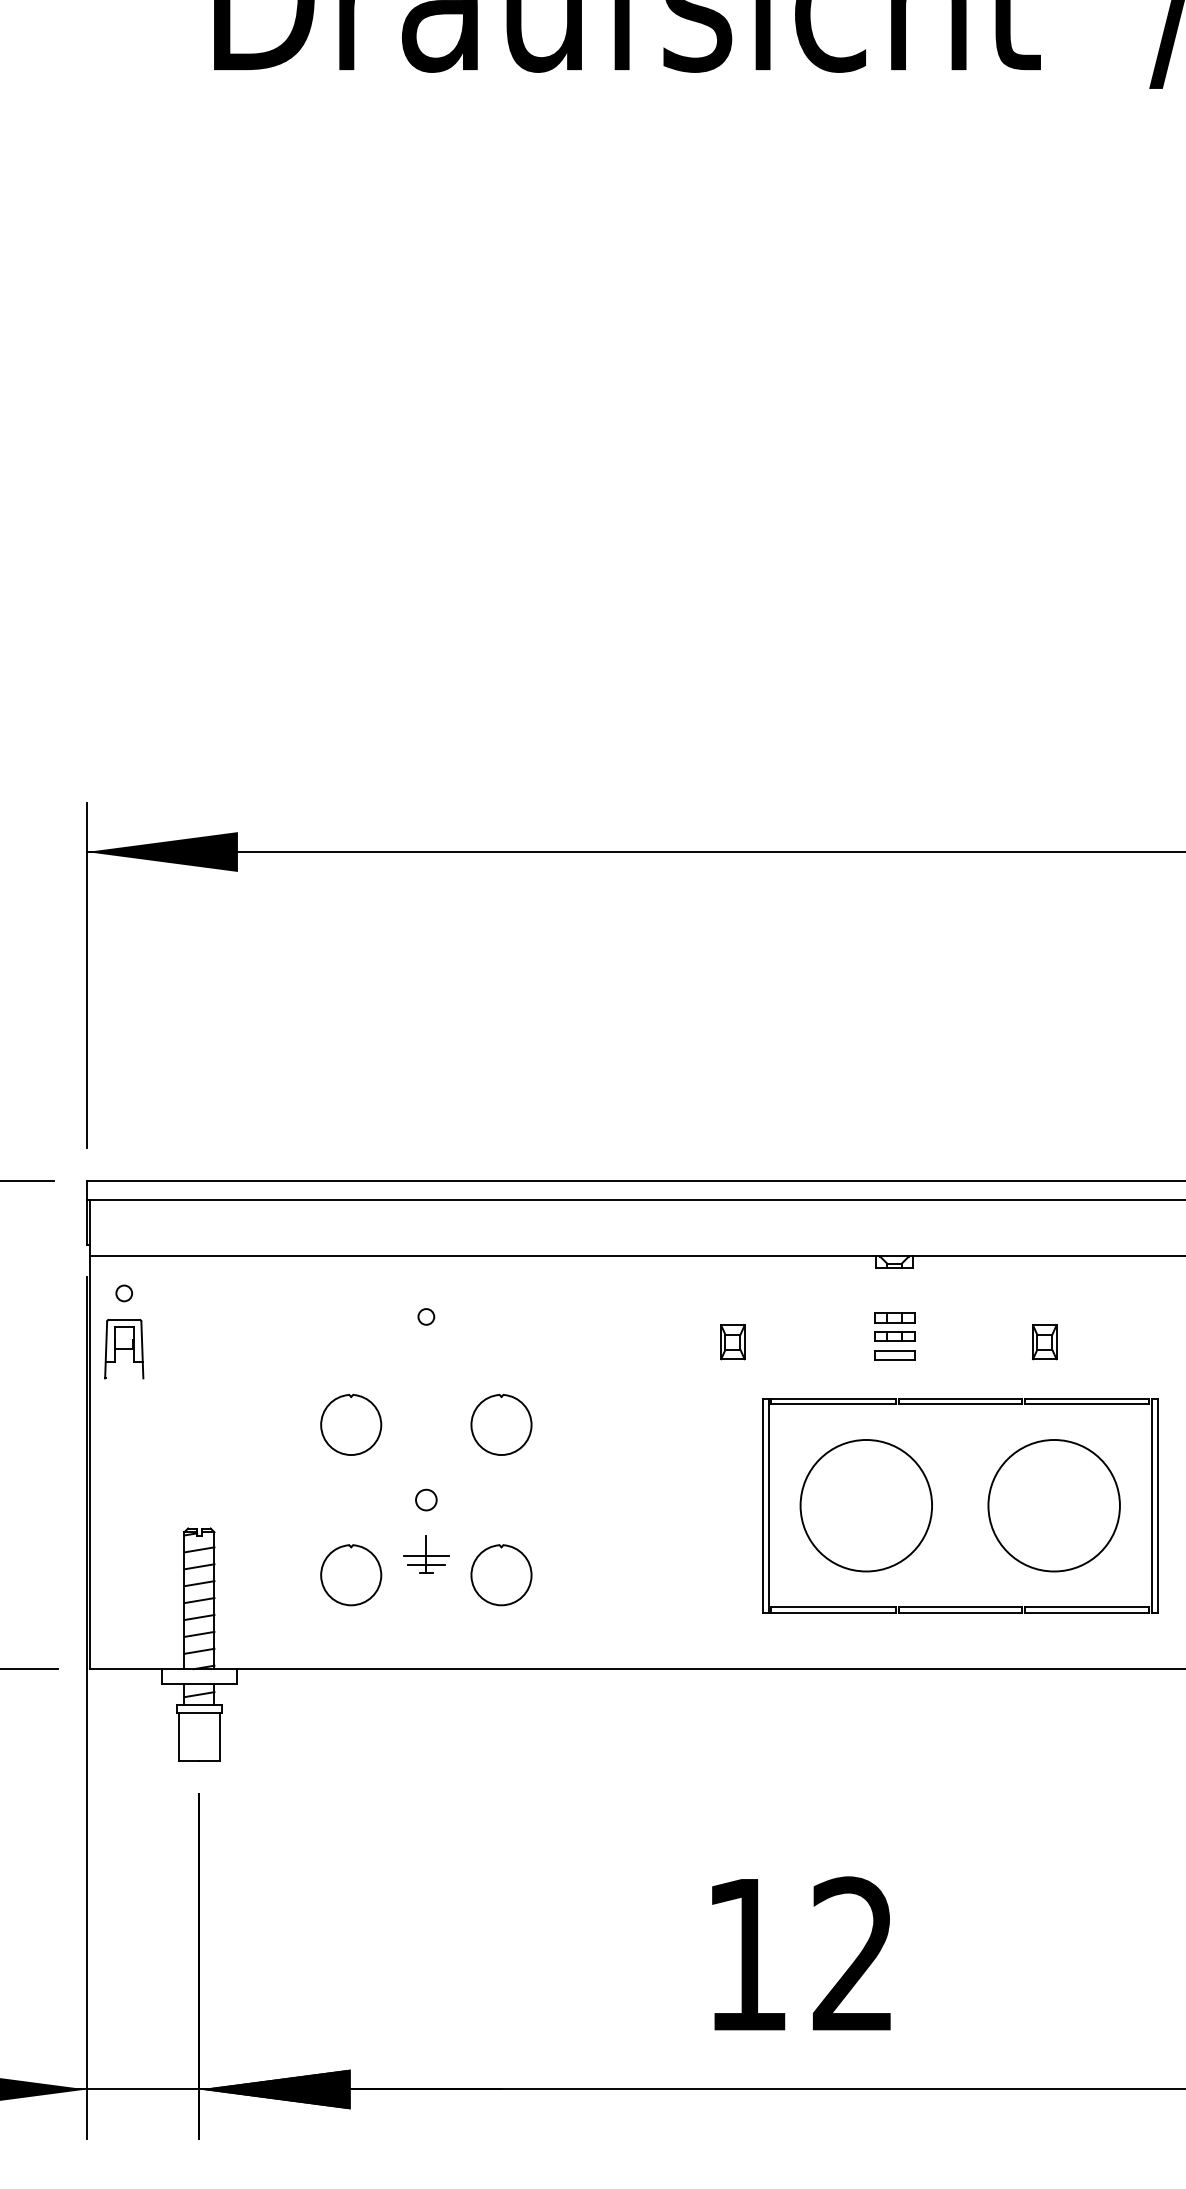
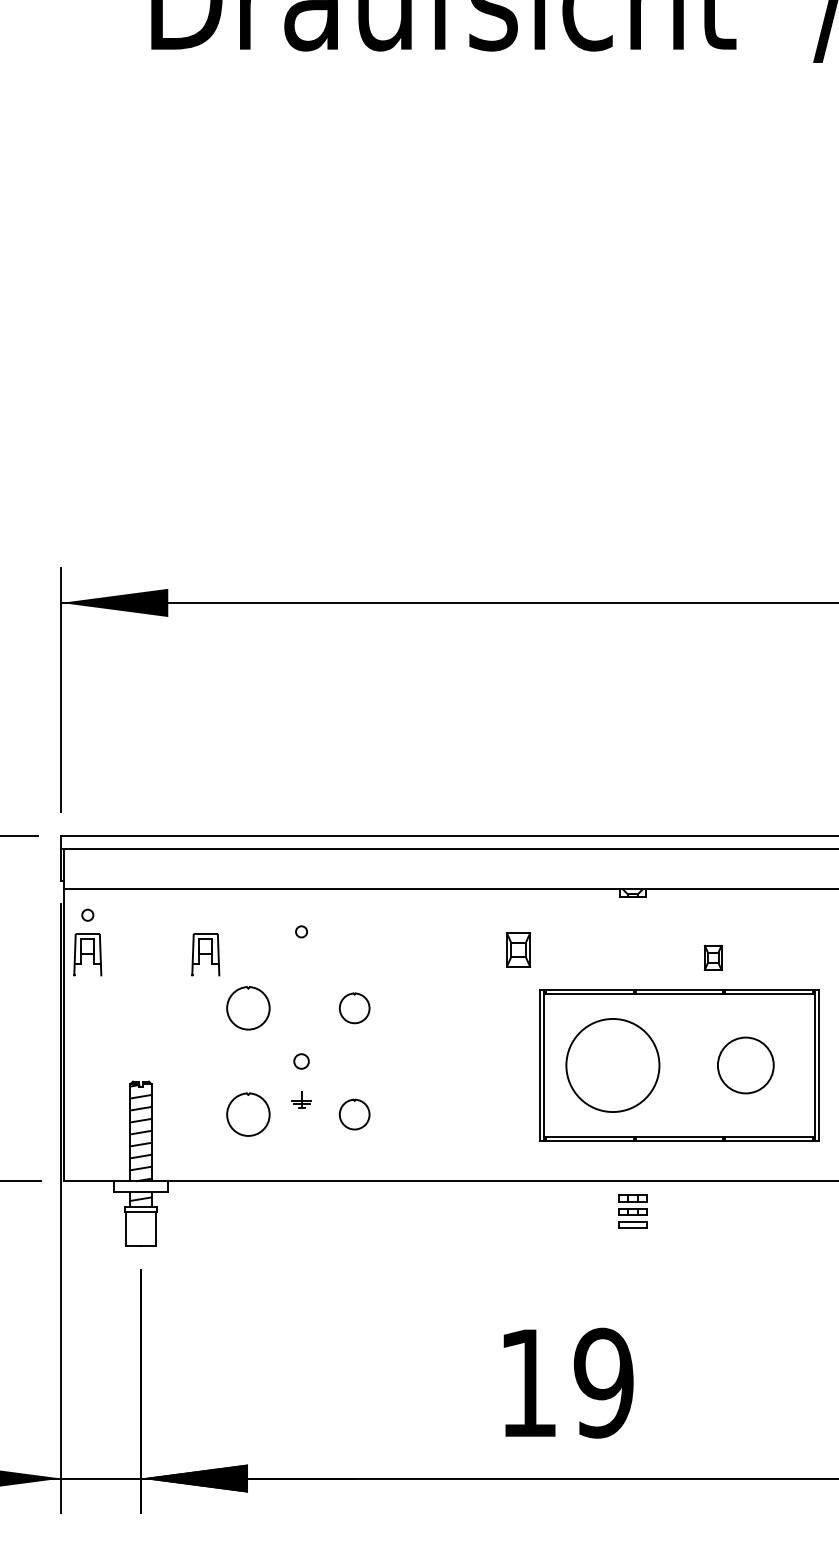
part: (894, 1336) -> (632, 1211), moved
part: (732, 1341) -> (518, 949), size x1.4
part: (1043, 1341) -> (712, 957), moved
part: (290, 1348) -> (205, 954), added
part: (501, 1425) -> (354, 1008), size x0.7
circle: (1053, 1505) -> (745, 1065), size x0.6
part: (426, 1553) -> (301, 1099), size x0.6
part: (501, 1574) -> (354, 1114), size x0.7
text: (853, 1953) -> (603, 1382), 12 -> 19

